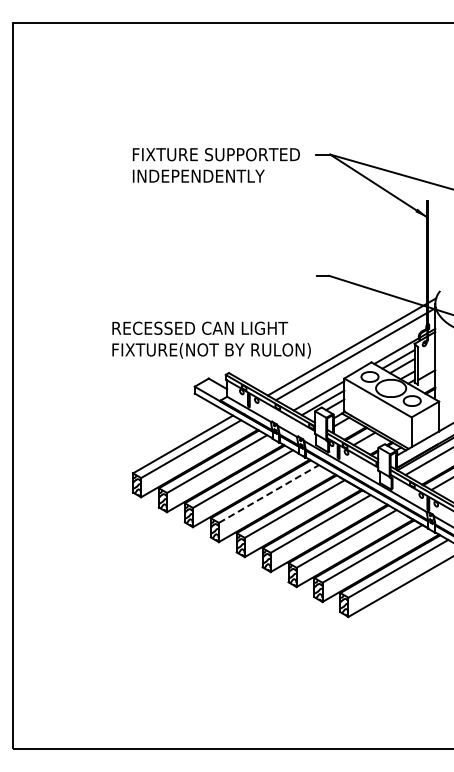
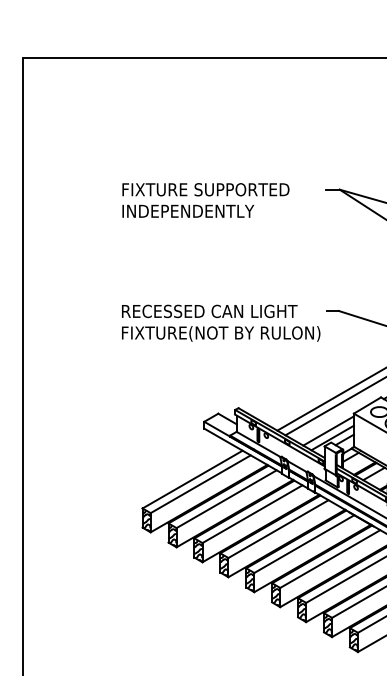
text: (215, 165) -> (205, 200), moved
text: (211, 339) -> (221, 322), moved
line: (268, 494) -> (278, 529), dashed -> solid

